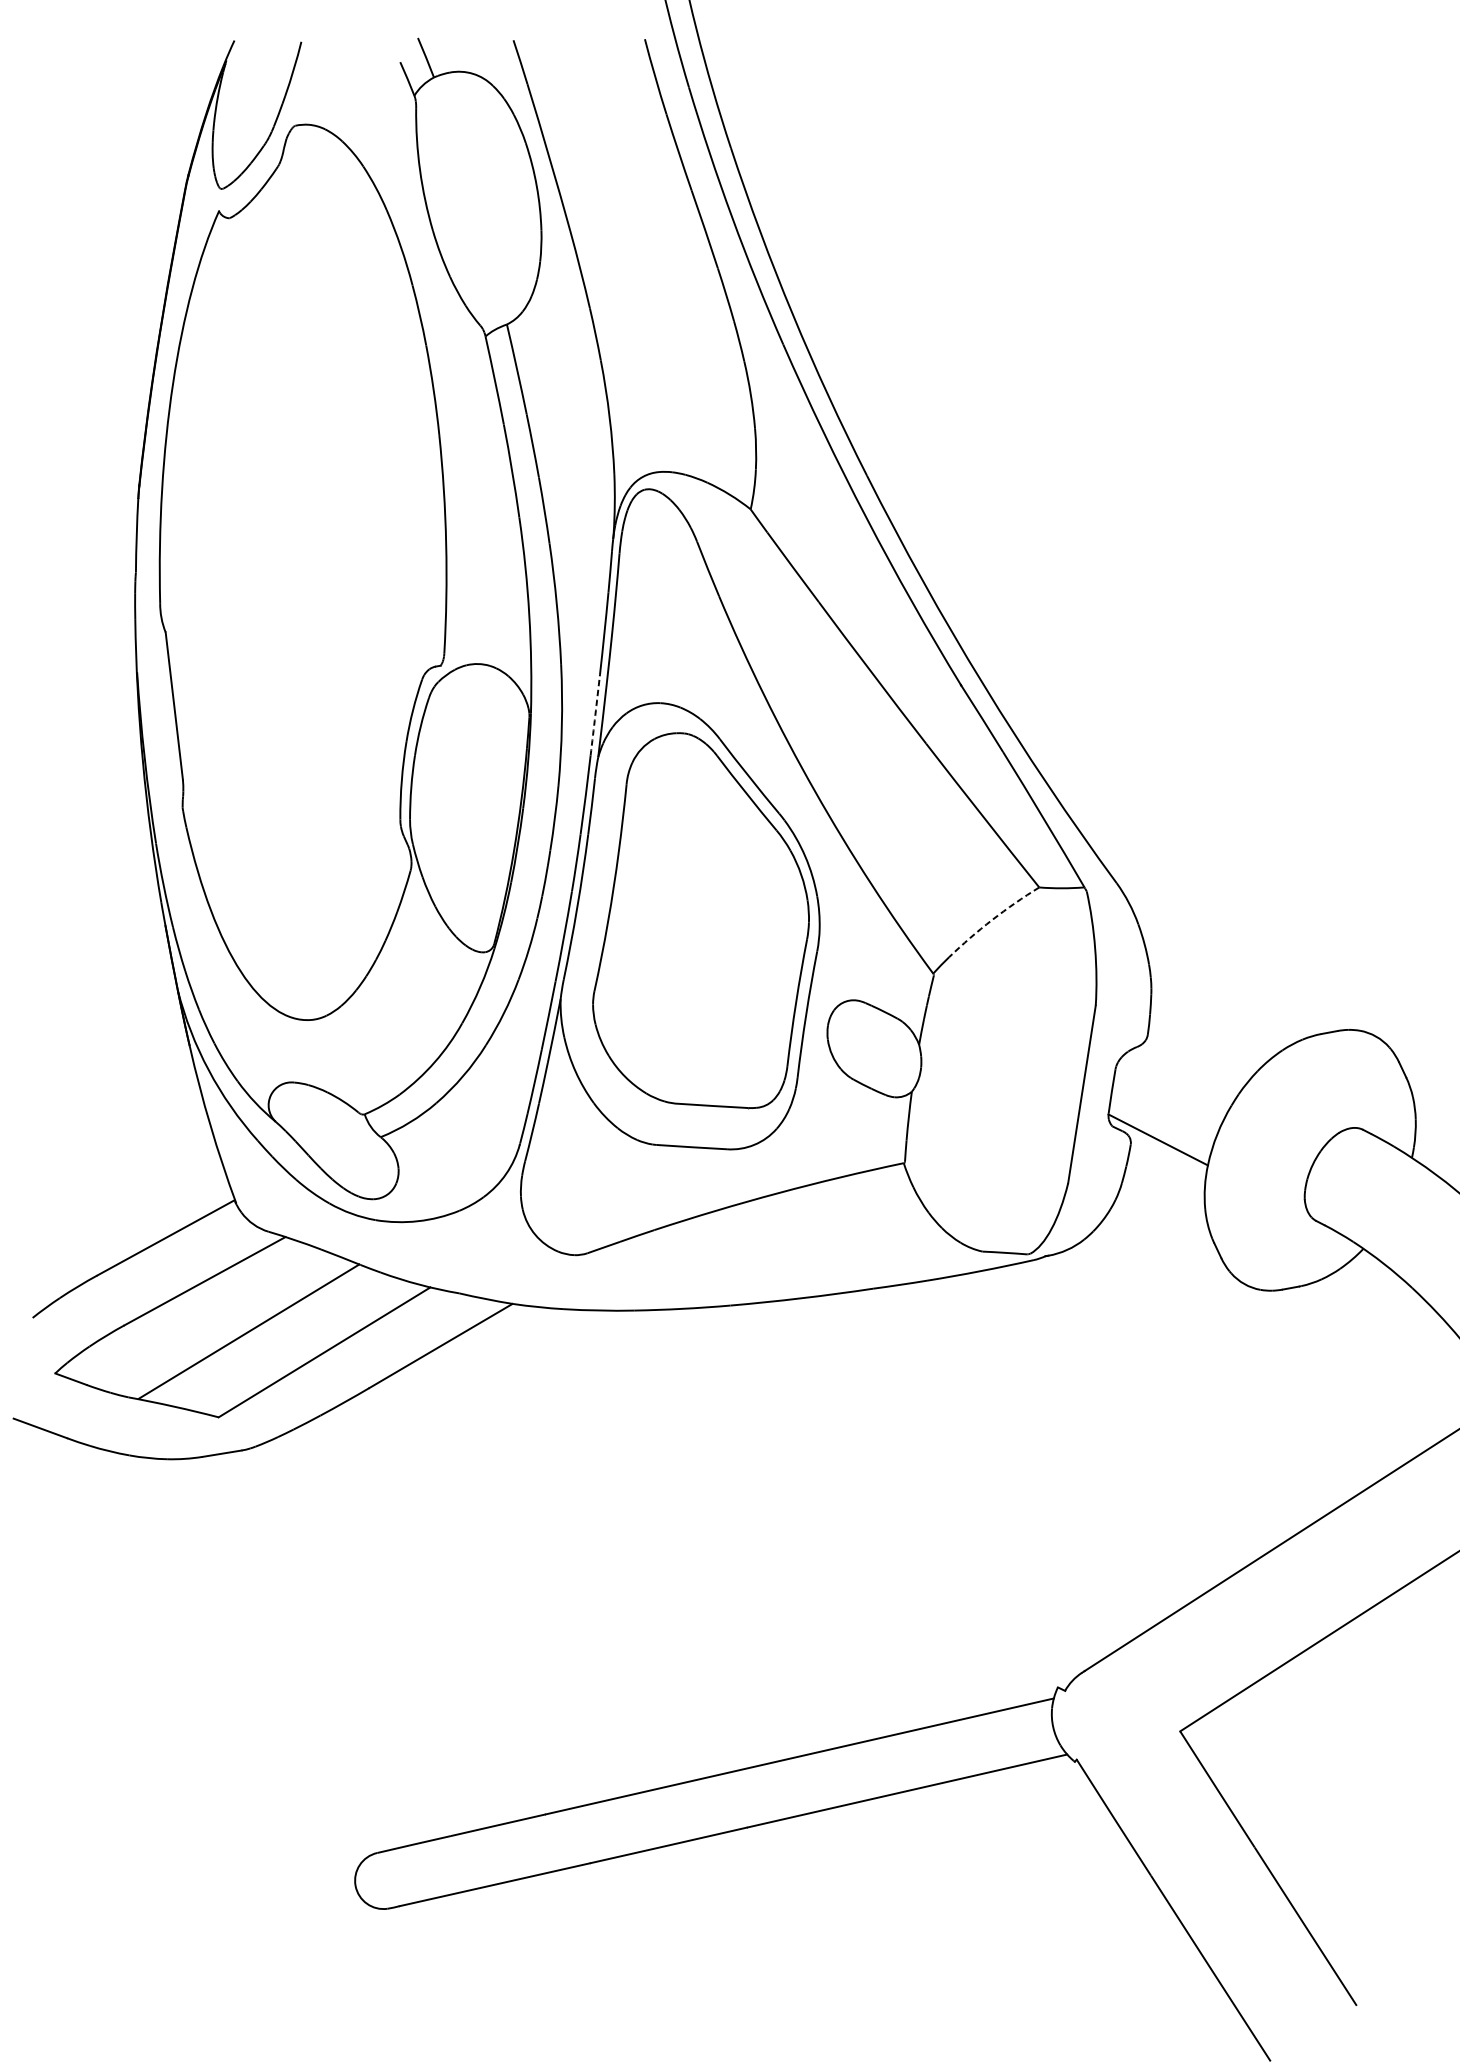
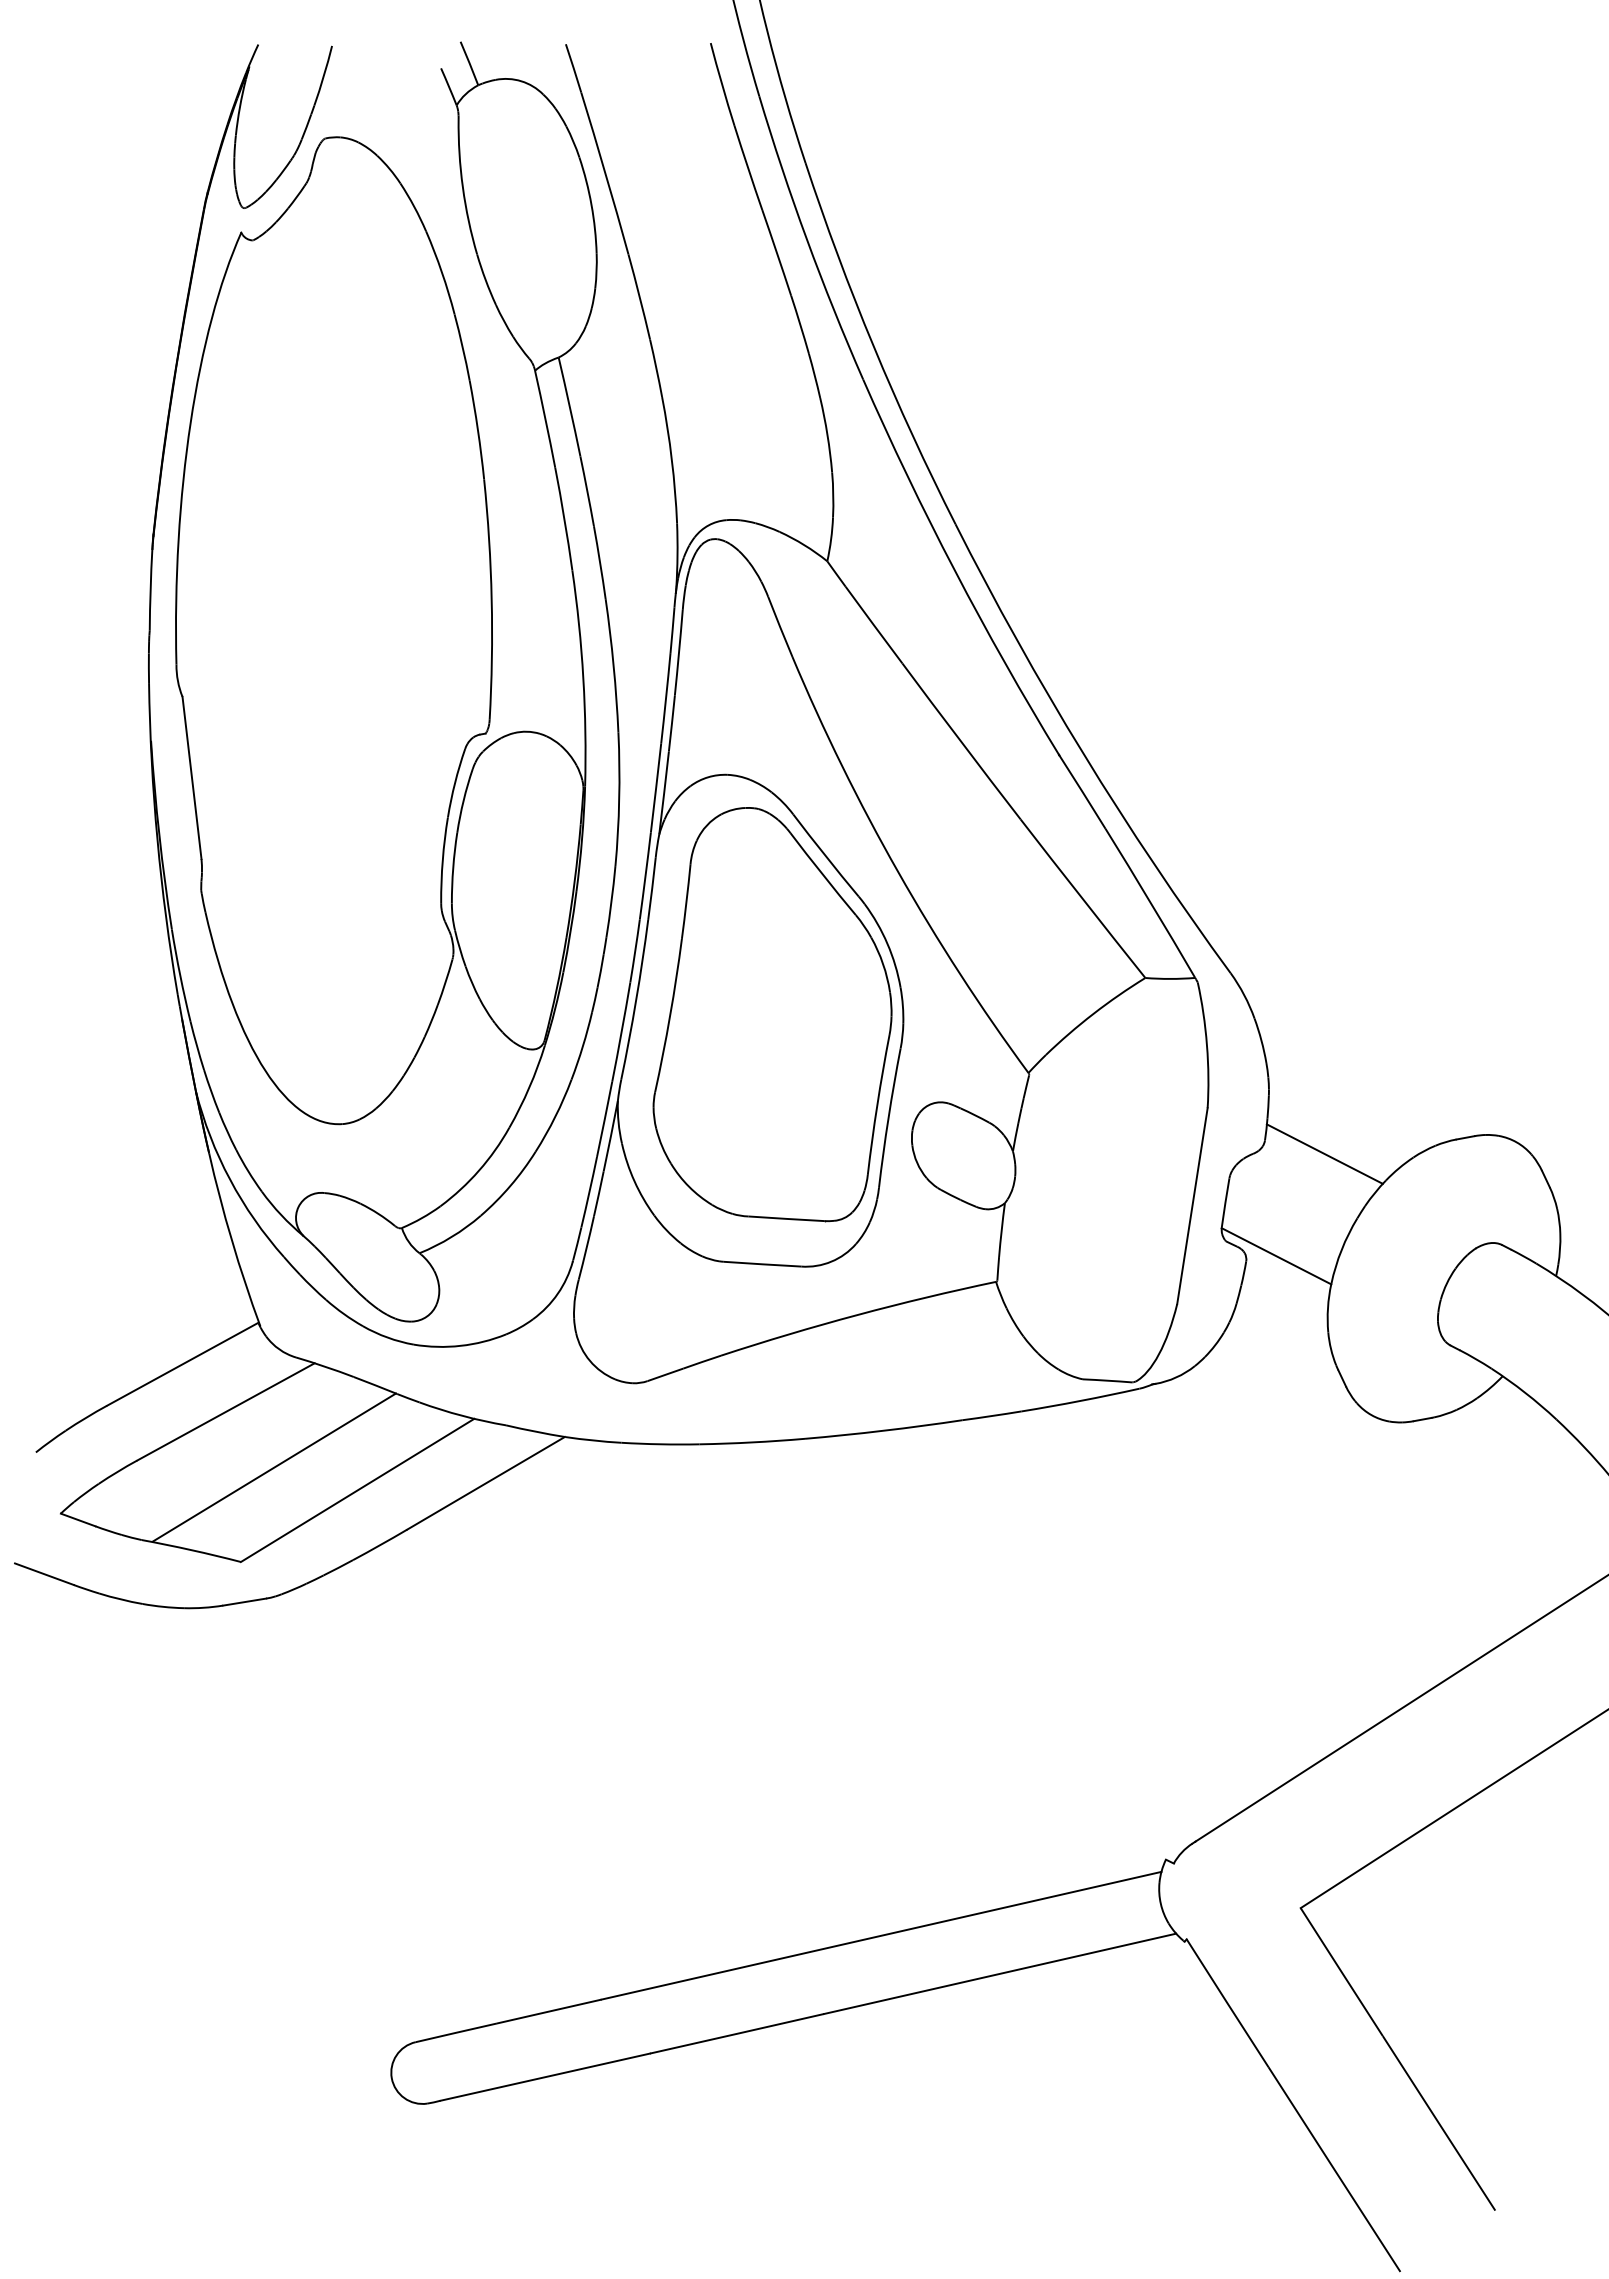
arc: (595, 715) -> (656, 788), dashed -> solid
arc: (992, 919) -> (1093, 1013), dashed -> solid
line: (1201, 1046) -> (1324, 1153), added

